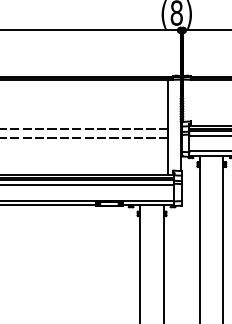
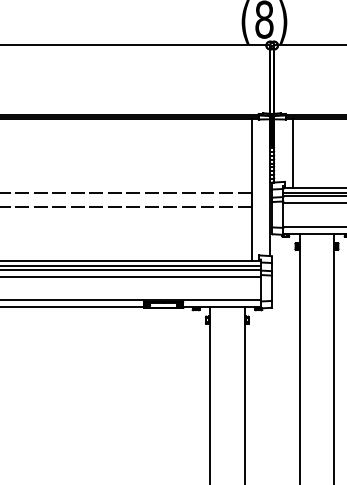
line: (195, 102) -> (292, 153), added

